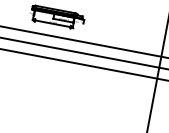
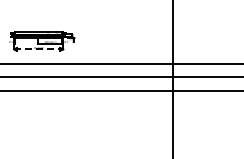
line: (53, 23) -> (39, 49), solid -> dashed

